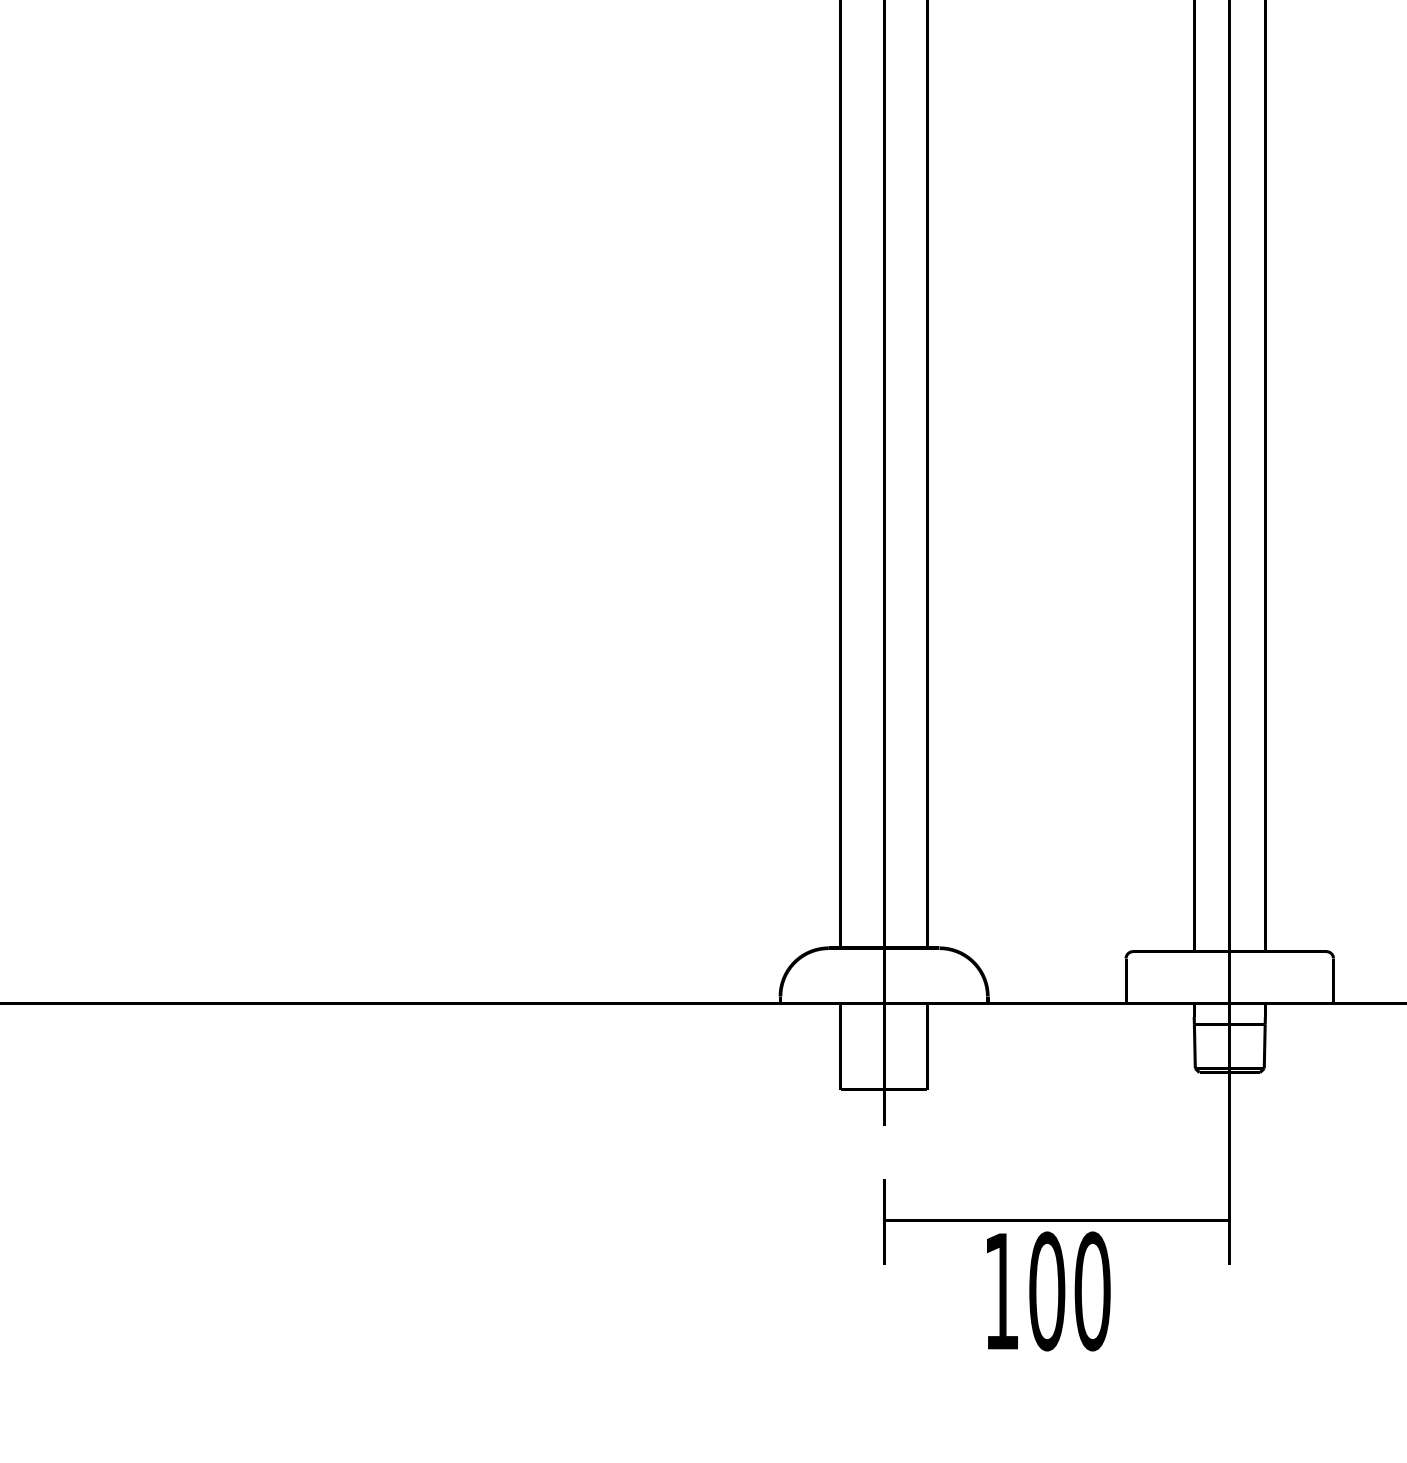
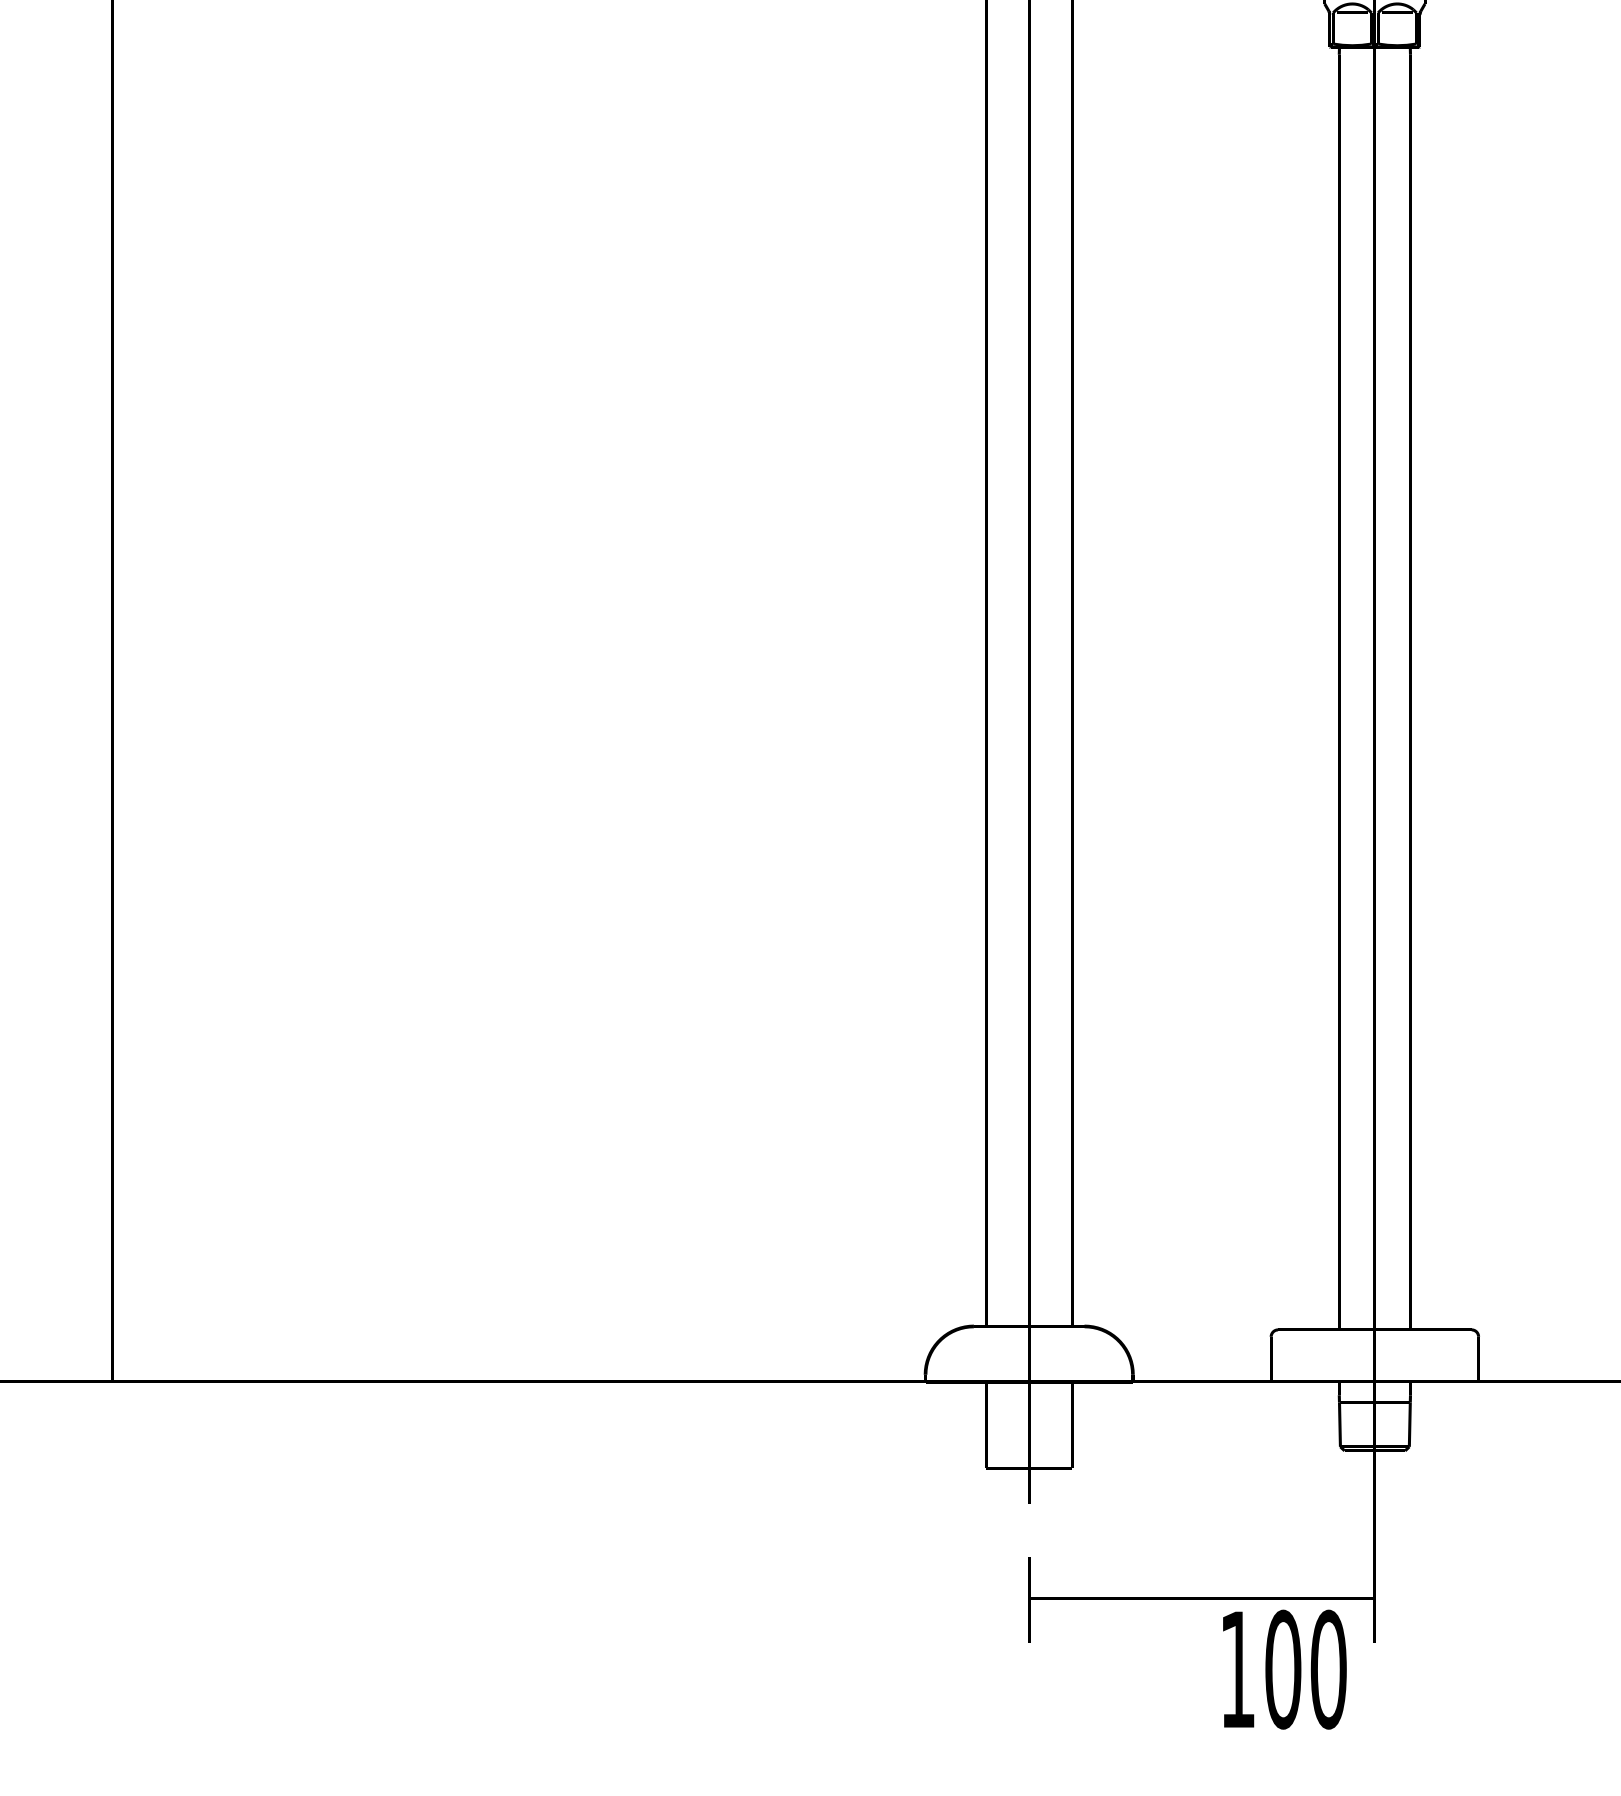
text: (1048, 1291) -> (1284, 1669), moved

